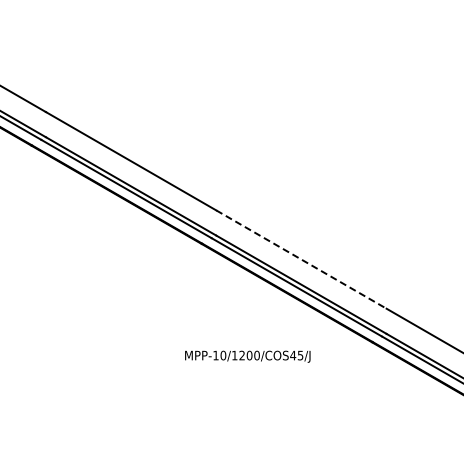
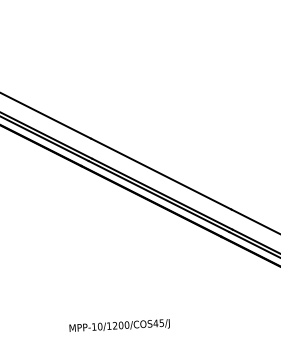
line: (301, 259) -> (161, 174), dashed -> solid
text: (247, 356) -> (119, 326), moved

